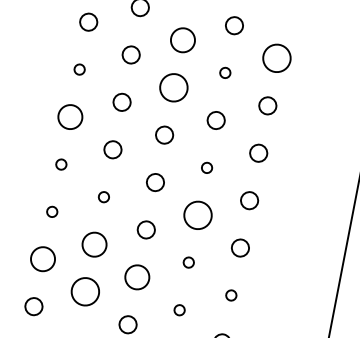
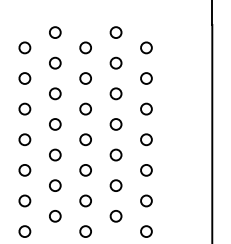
circle: (182, 39) -> (85, 47), size x0.71
circle: (277, 57) -> (146, 47), size x0.62
circle: (78, 69) -> (24, 78), size x1.67
circle: (224, 71) -> (115, 62), size x1.67
circle: (173, 87) -> (85, 78), size x0.62
circle: (70, 115) -> (24, 108), size x0.71
circle: (60, 163) -> (24, 139), size x1.67
circle: (206, 167) -> (115, 124), size x1.67
circle: (104, 196) -> (55, 154), size x1.67
circle: (51, 211) -> (24, 170), size x1.67
circle: (197, 214) -> (115, 154), size x0.62
circle: (95, 244) -> (55, 185), size x0.71
circle: (42, 258) -> (24, 200), size x0.71
circle: (187, 262) -> (115, 185), size x1.67
circle: (137, 276) -> (85, 200), size x0.71
circle: (85, 292) -> (55, 216), size x0.62
circle: (231, 294) -> (146, 200), size x1.67
circle: (178, 310) -> (115, 216), size x1.67

